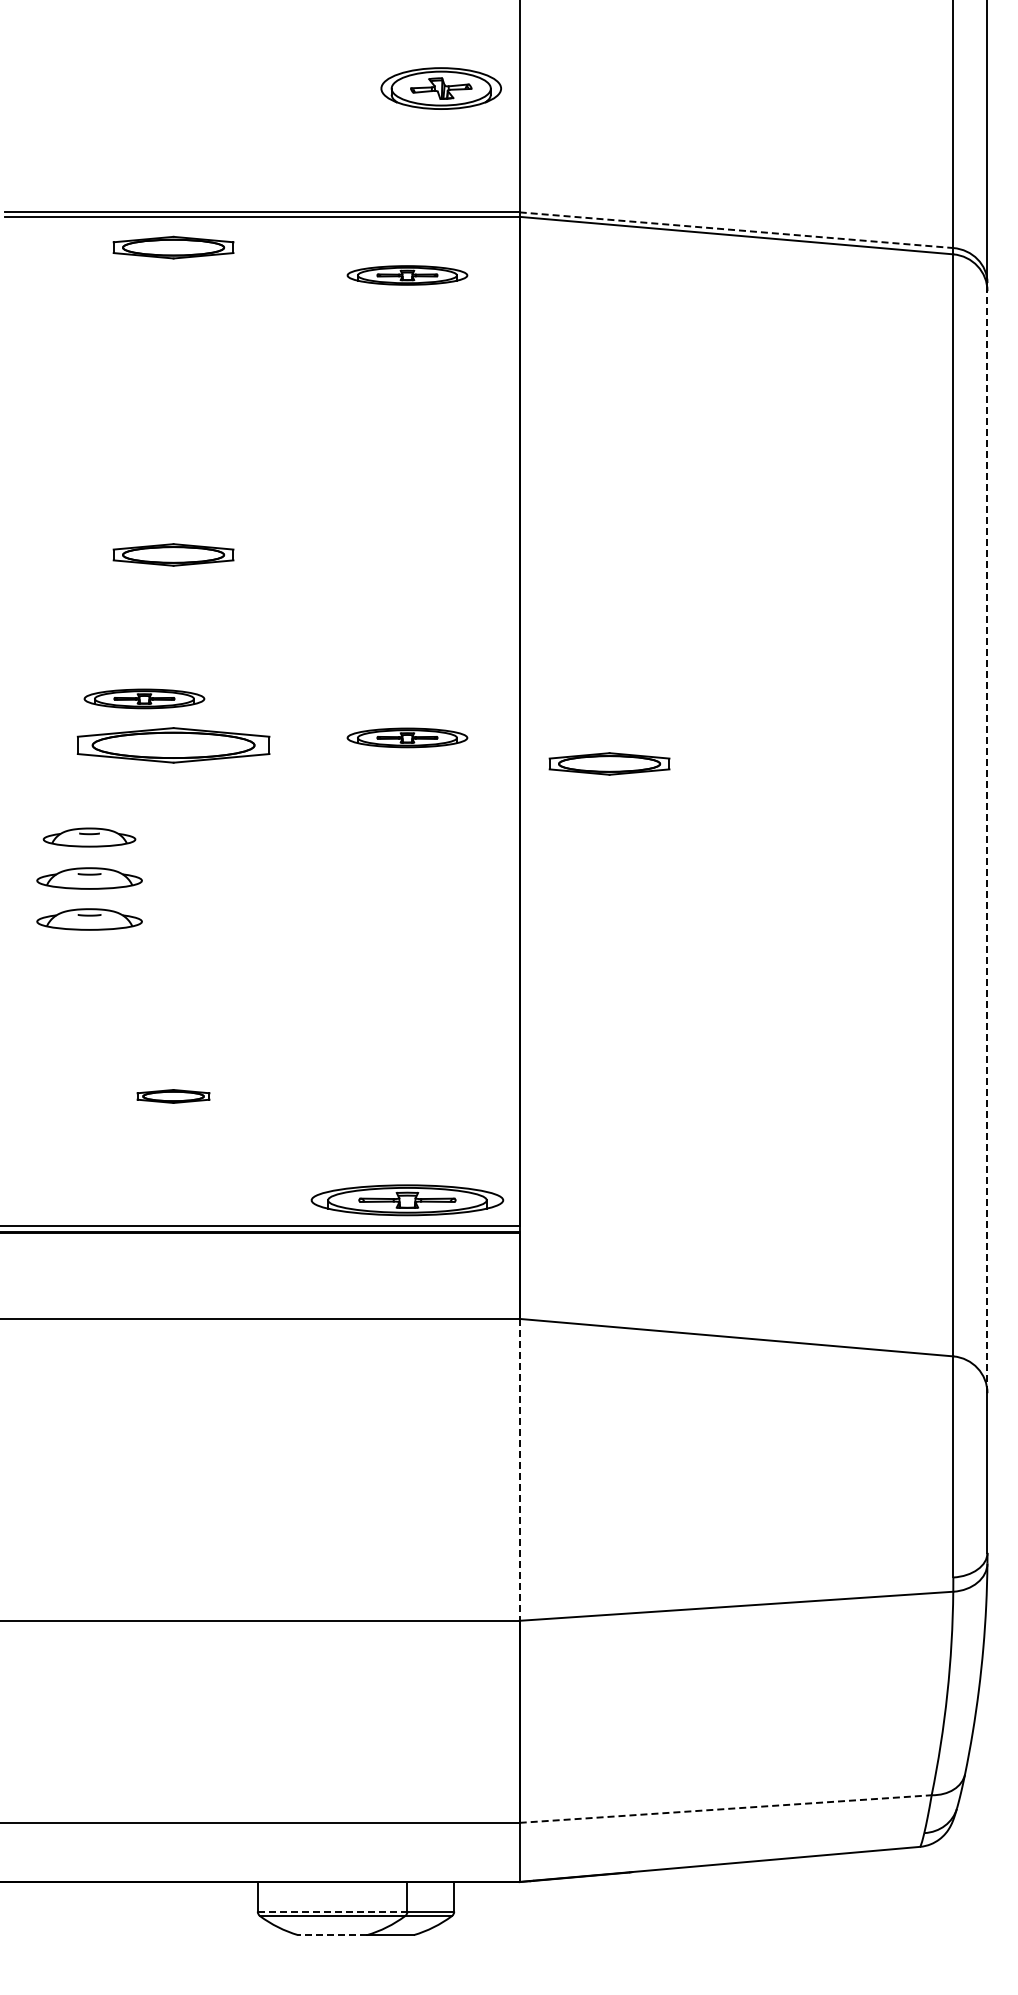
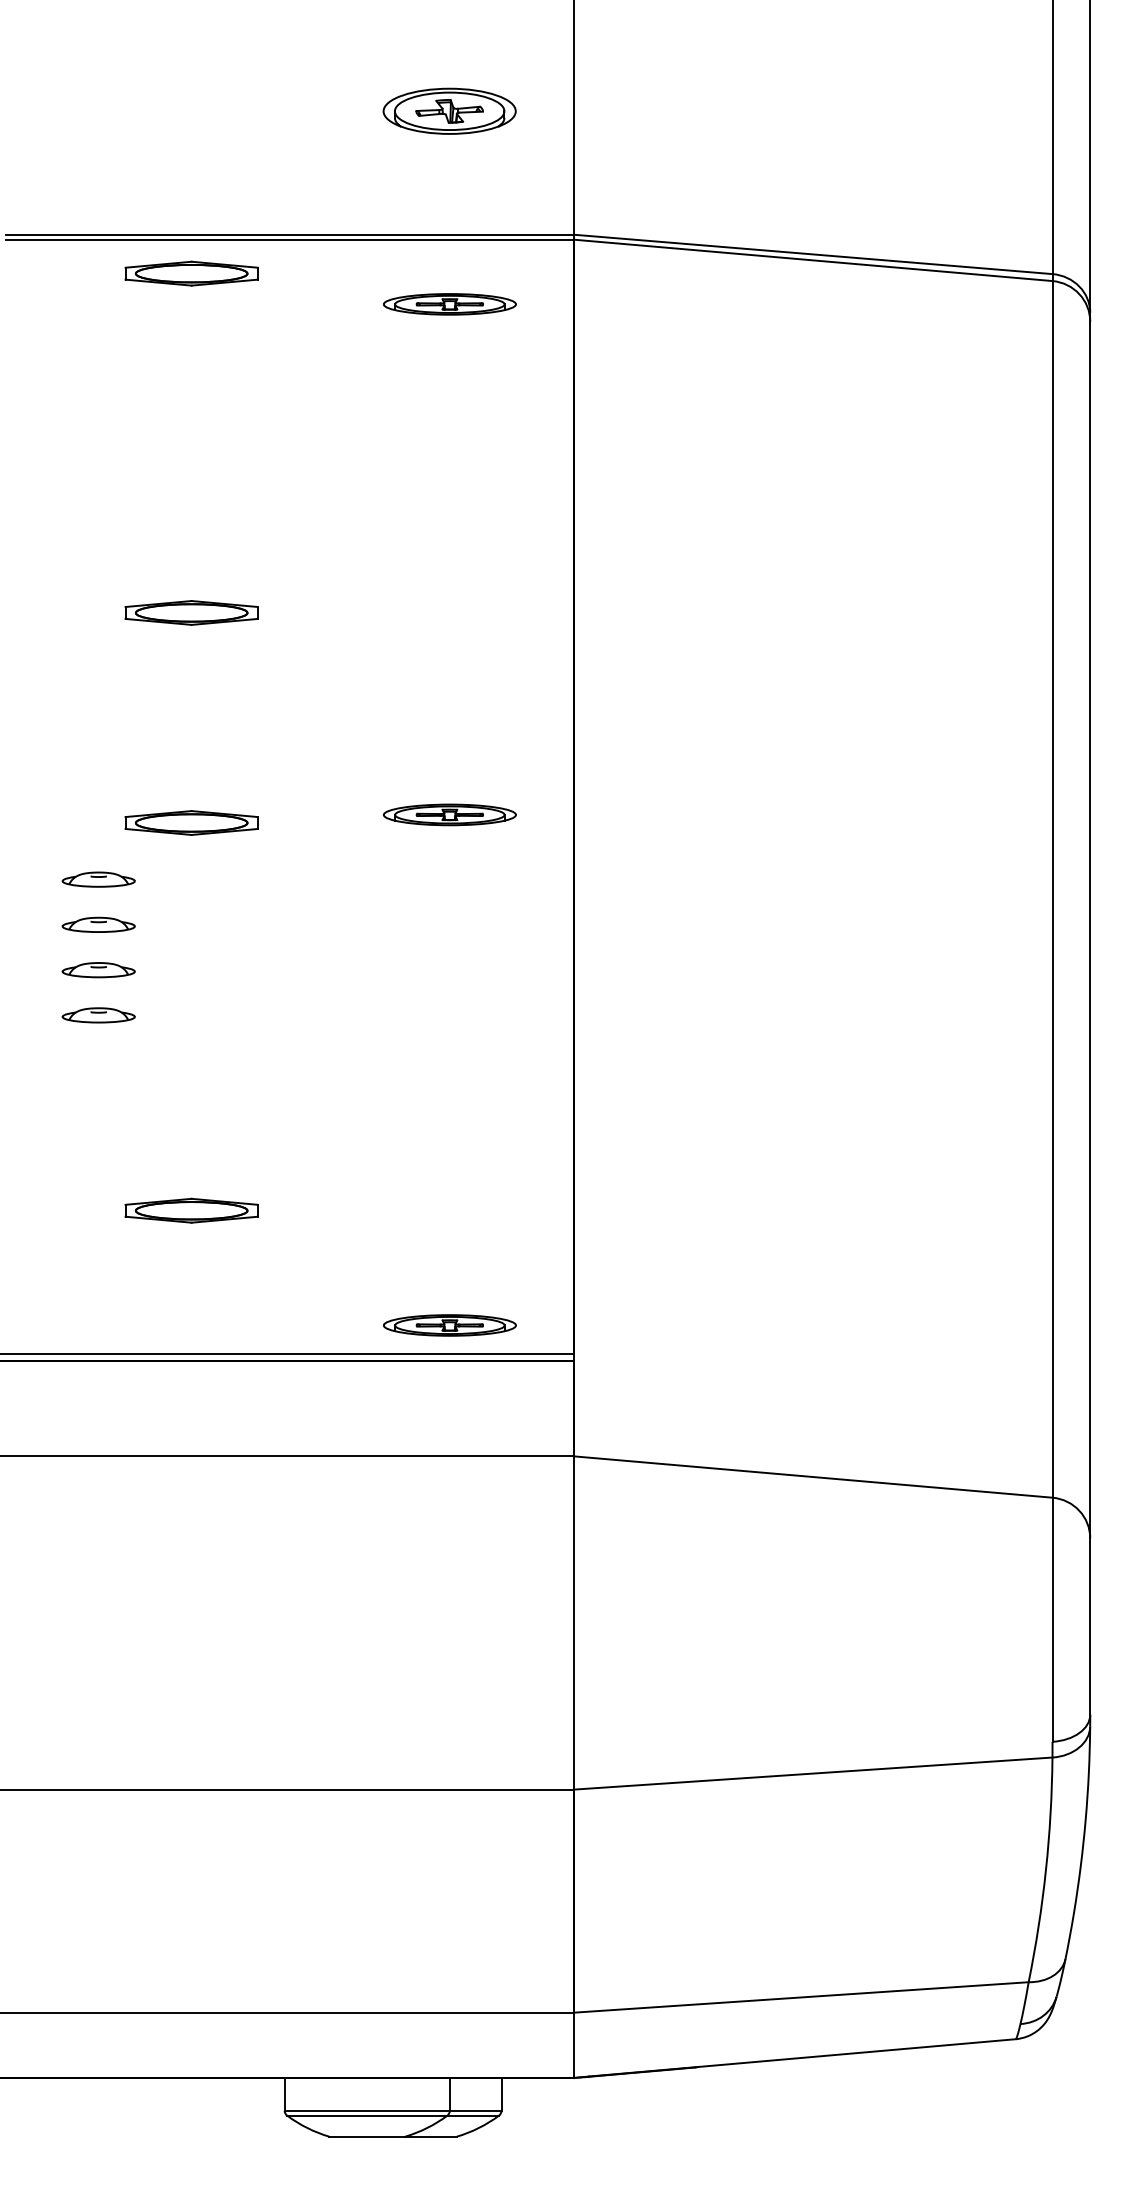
part: (440, 88) -> (448, 111), moved
line: (736, 230) -> (813, 254), dashed -> solid
part: (144, 698) -> (159, 771), removed
part: (173, 744) -> (191, 822), size x0.62
part: (609, 763) -> (672, 843), removed
part: (88, 796) -> (97, 879), added
part: (88, 837) -> (97, 924), size x0.71
line: (987, 841) -> (1090, 929), dashed -> solid
part: (88, 878) -> (97, 970), size x0.62
part: (88, 919) -> (97, 1015), size x0.62
part: (173, 1096) -> (191, 1210), size x1.67
part: (407, 1200) -> (449, 1325), size x0.62
line: (519, 1469) -> (573, 1622), dashed -> solid
line: (726, 1809) -> (802, 1997), dashed -> solid
line: (332, 1911) -> (367, 2110), dashed -> solid
line: (332, 1935) -> (367, 2137), dashed -> solid

